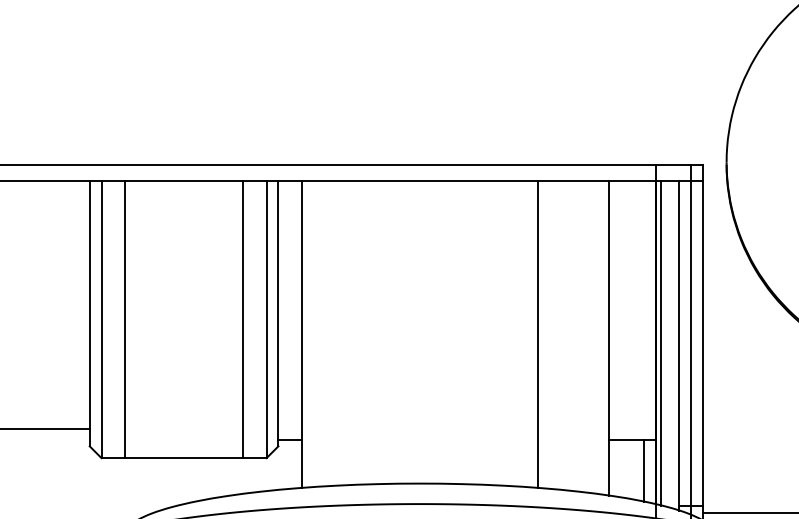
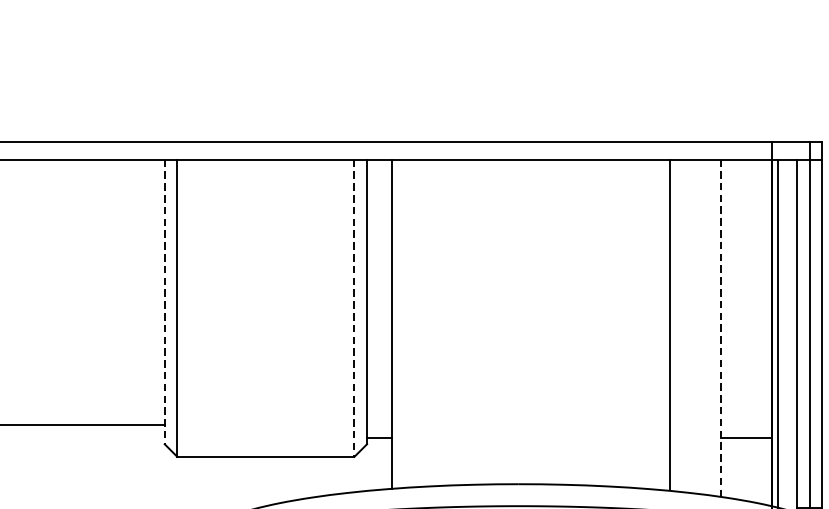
line: (89, 313) -> (164, 301), solid -> dashed
line: (125, 319) -> (203, 308), removed
line: (243, 319) -> (329, 308), removed
line: (266, 319) -> (354, 308), solid -> dashed
line: (537, 333) -> (669, 323), moved
line: (608, 337) -> (720, 327), solid -> dashed
line: (644, 470) -> (759, 470), removed

